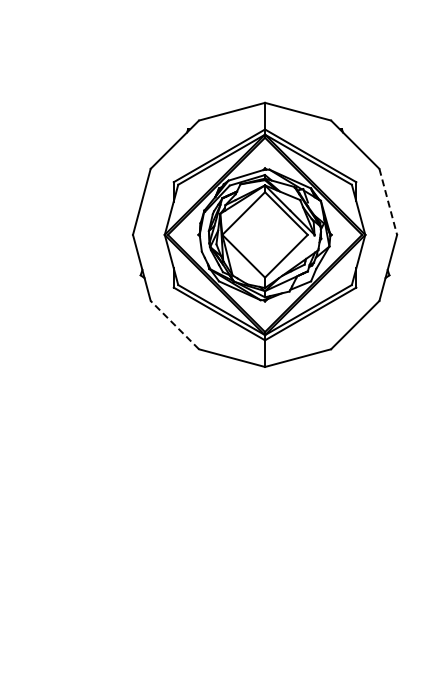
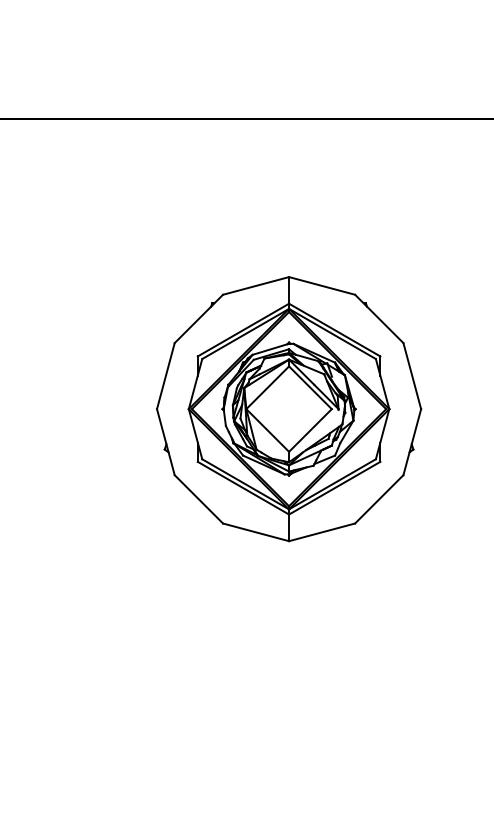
line: (388, 202) -> (412, 376), dashed -> solid
line: (174, 324) -> (198, 498), dashed -> solid

